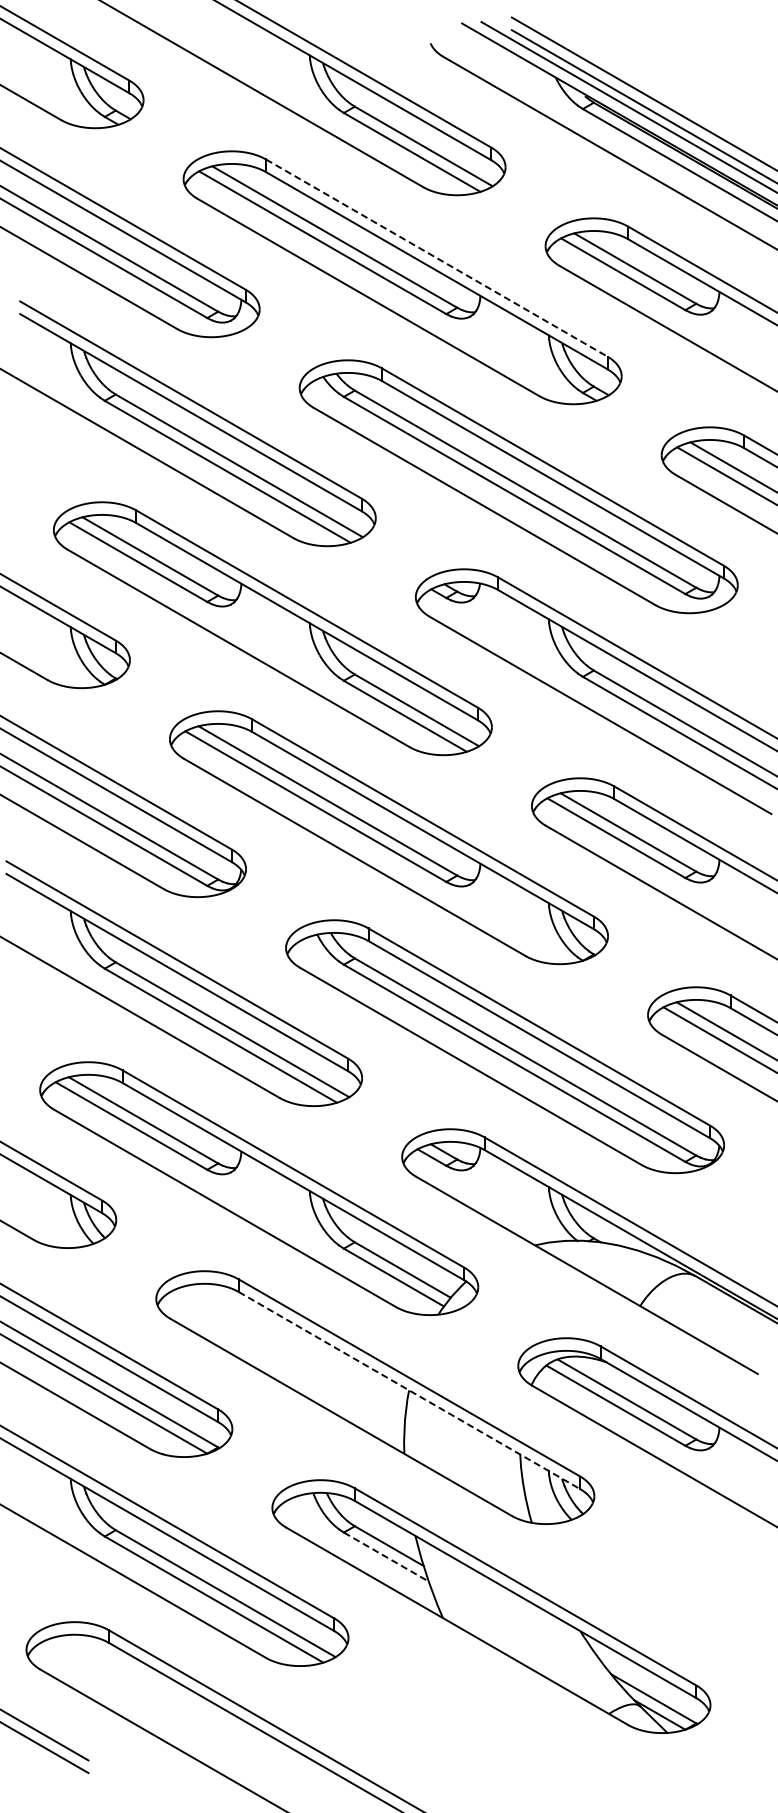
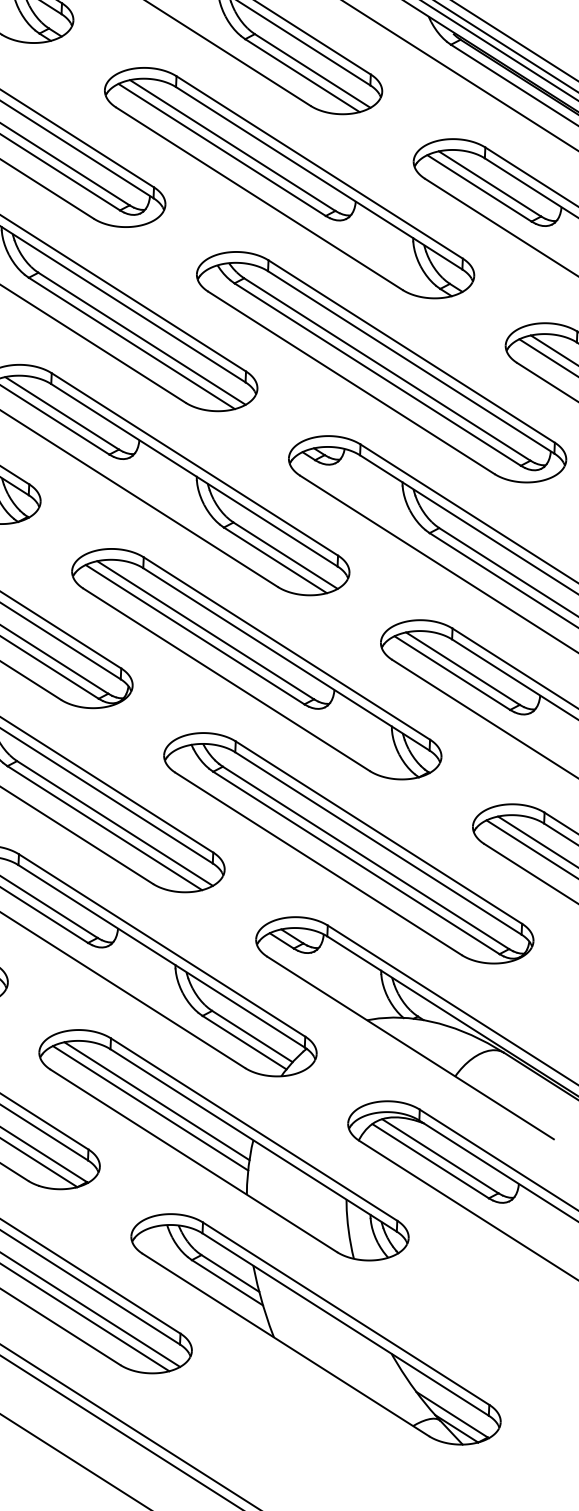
line: (437, 258) -> (320, 167), dashed -> solid
line: (294, 1349) -> (156, 1100), added
line: (287, 1358) -> (149, 1108), added
line: (409, 1390) -> (253, 1140), dashed -> solid
line: (386, 1557) -> (227, 1283), dashed -> solid

